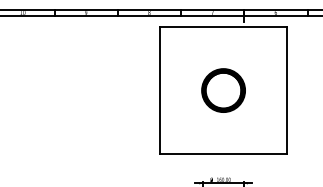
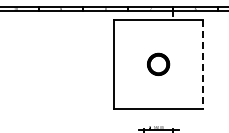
part: (223, 90) -> (158, 64), size x0.7
line: (286, 90) -> (203, 64), solid -> dashed

